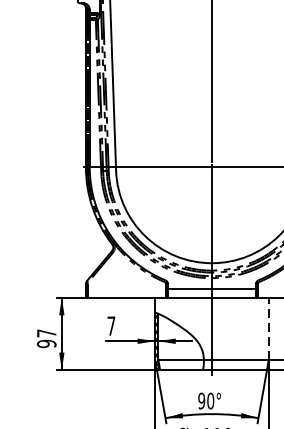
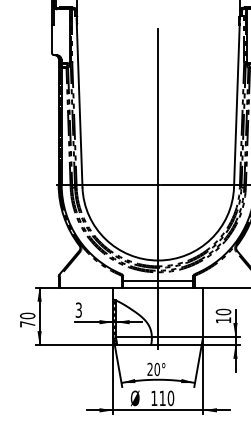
text: (111, 325) -> (78, 309), 7 -> 3
line: (269, 327) -> (203, 311), dashed -> solid
text: (46, 337) -> (27, 319), 97 -> 70
text: (200, 401) -> (149, 369), 90° -> 20°

